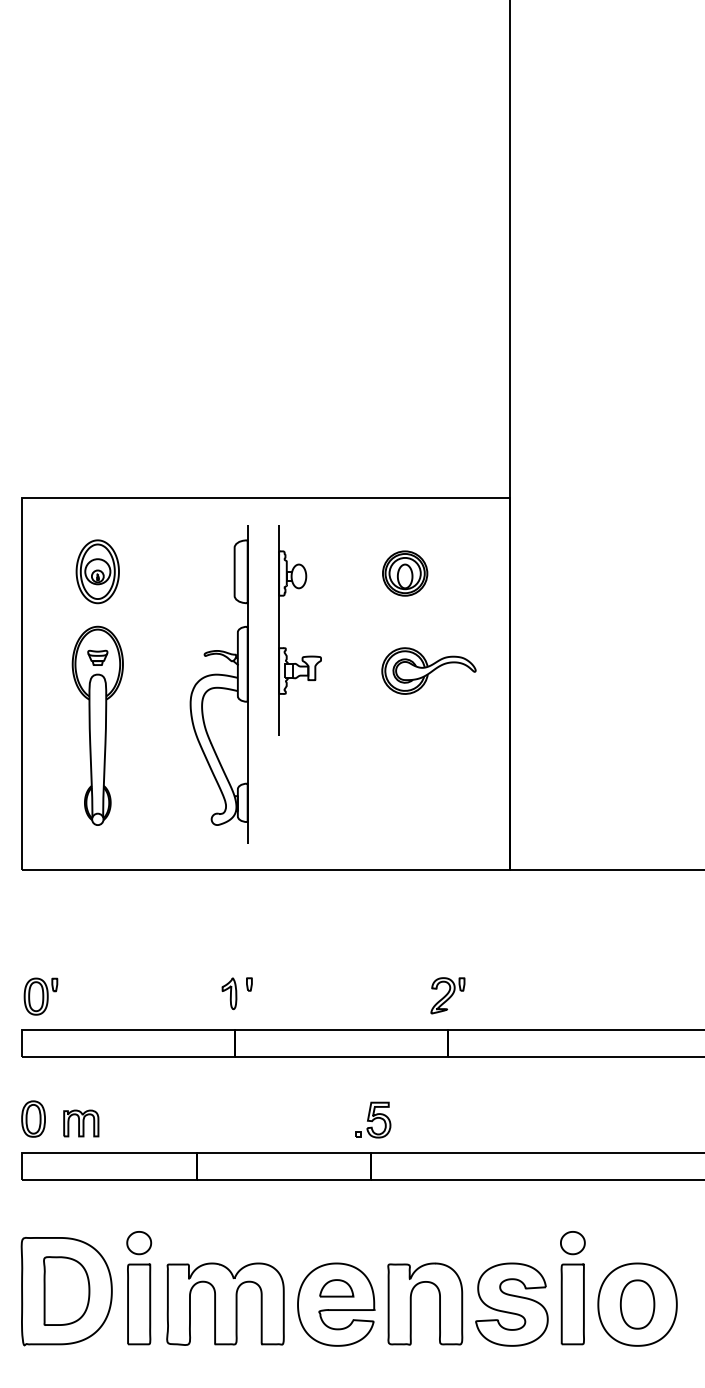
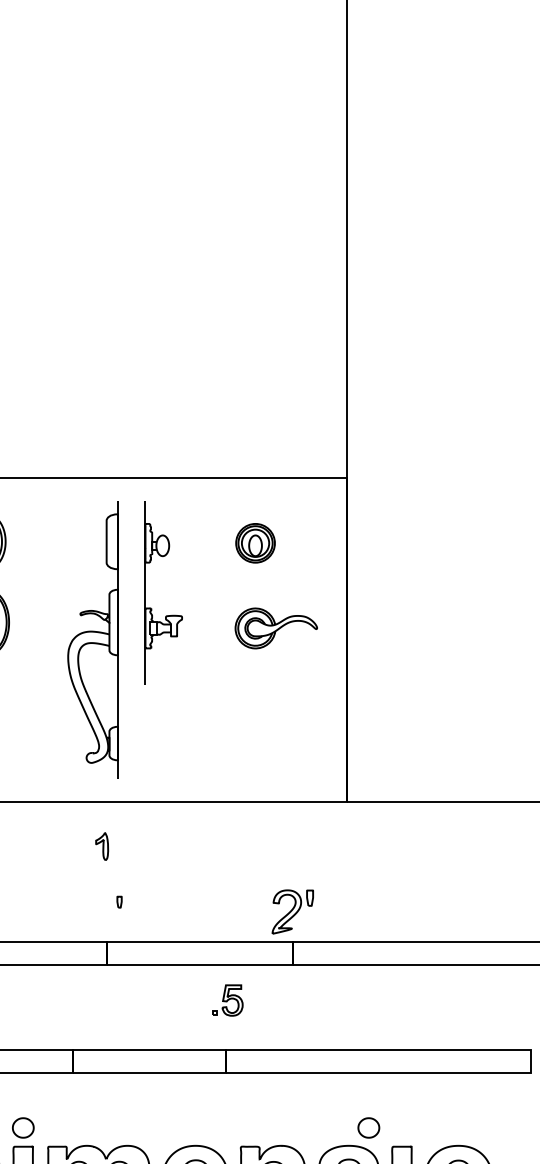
part: (229, 993) -> (102, 846), moved
part: (447, 995) -> (292, 911), size x1.4
part: (373, 1119) -> (227, 999), moved
part: (572, 1243) -> (368, 1128), moved

